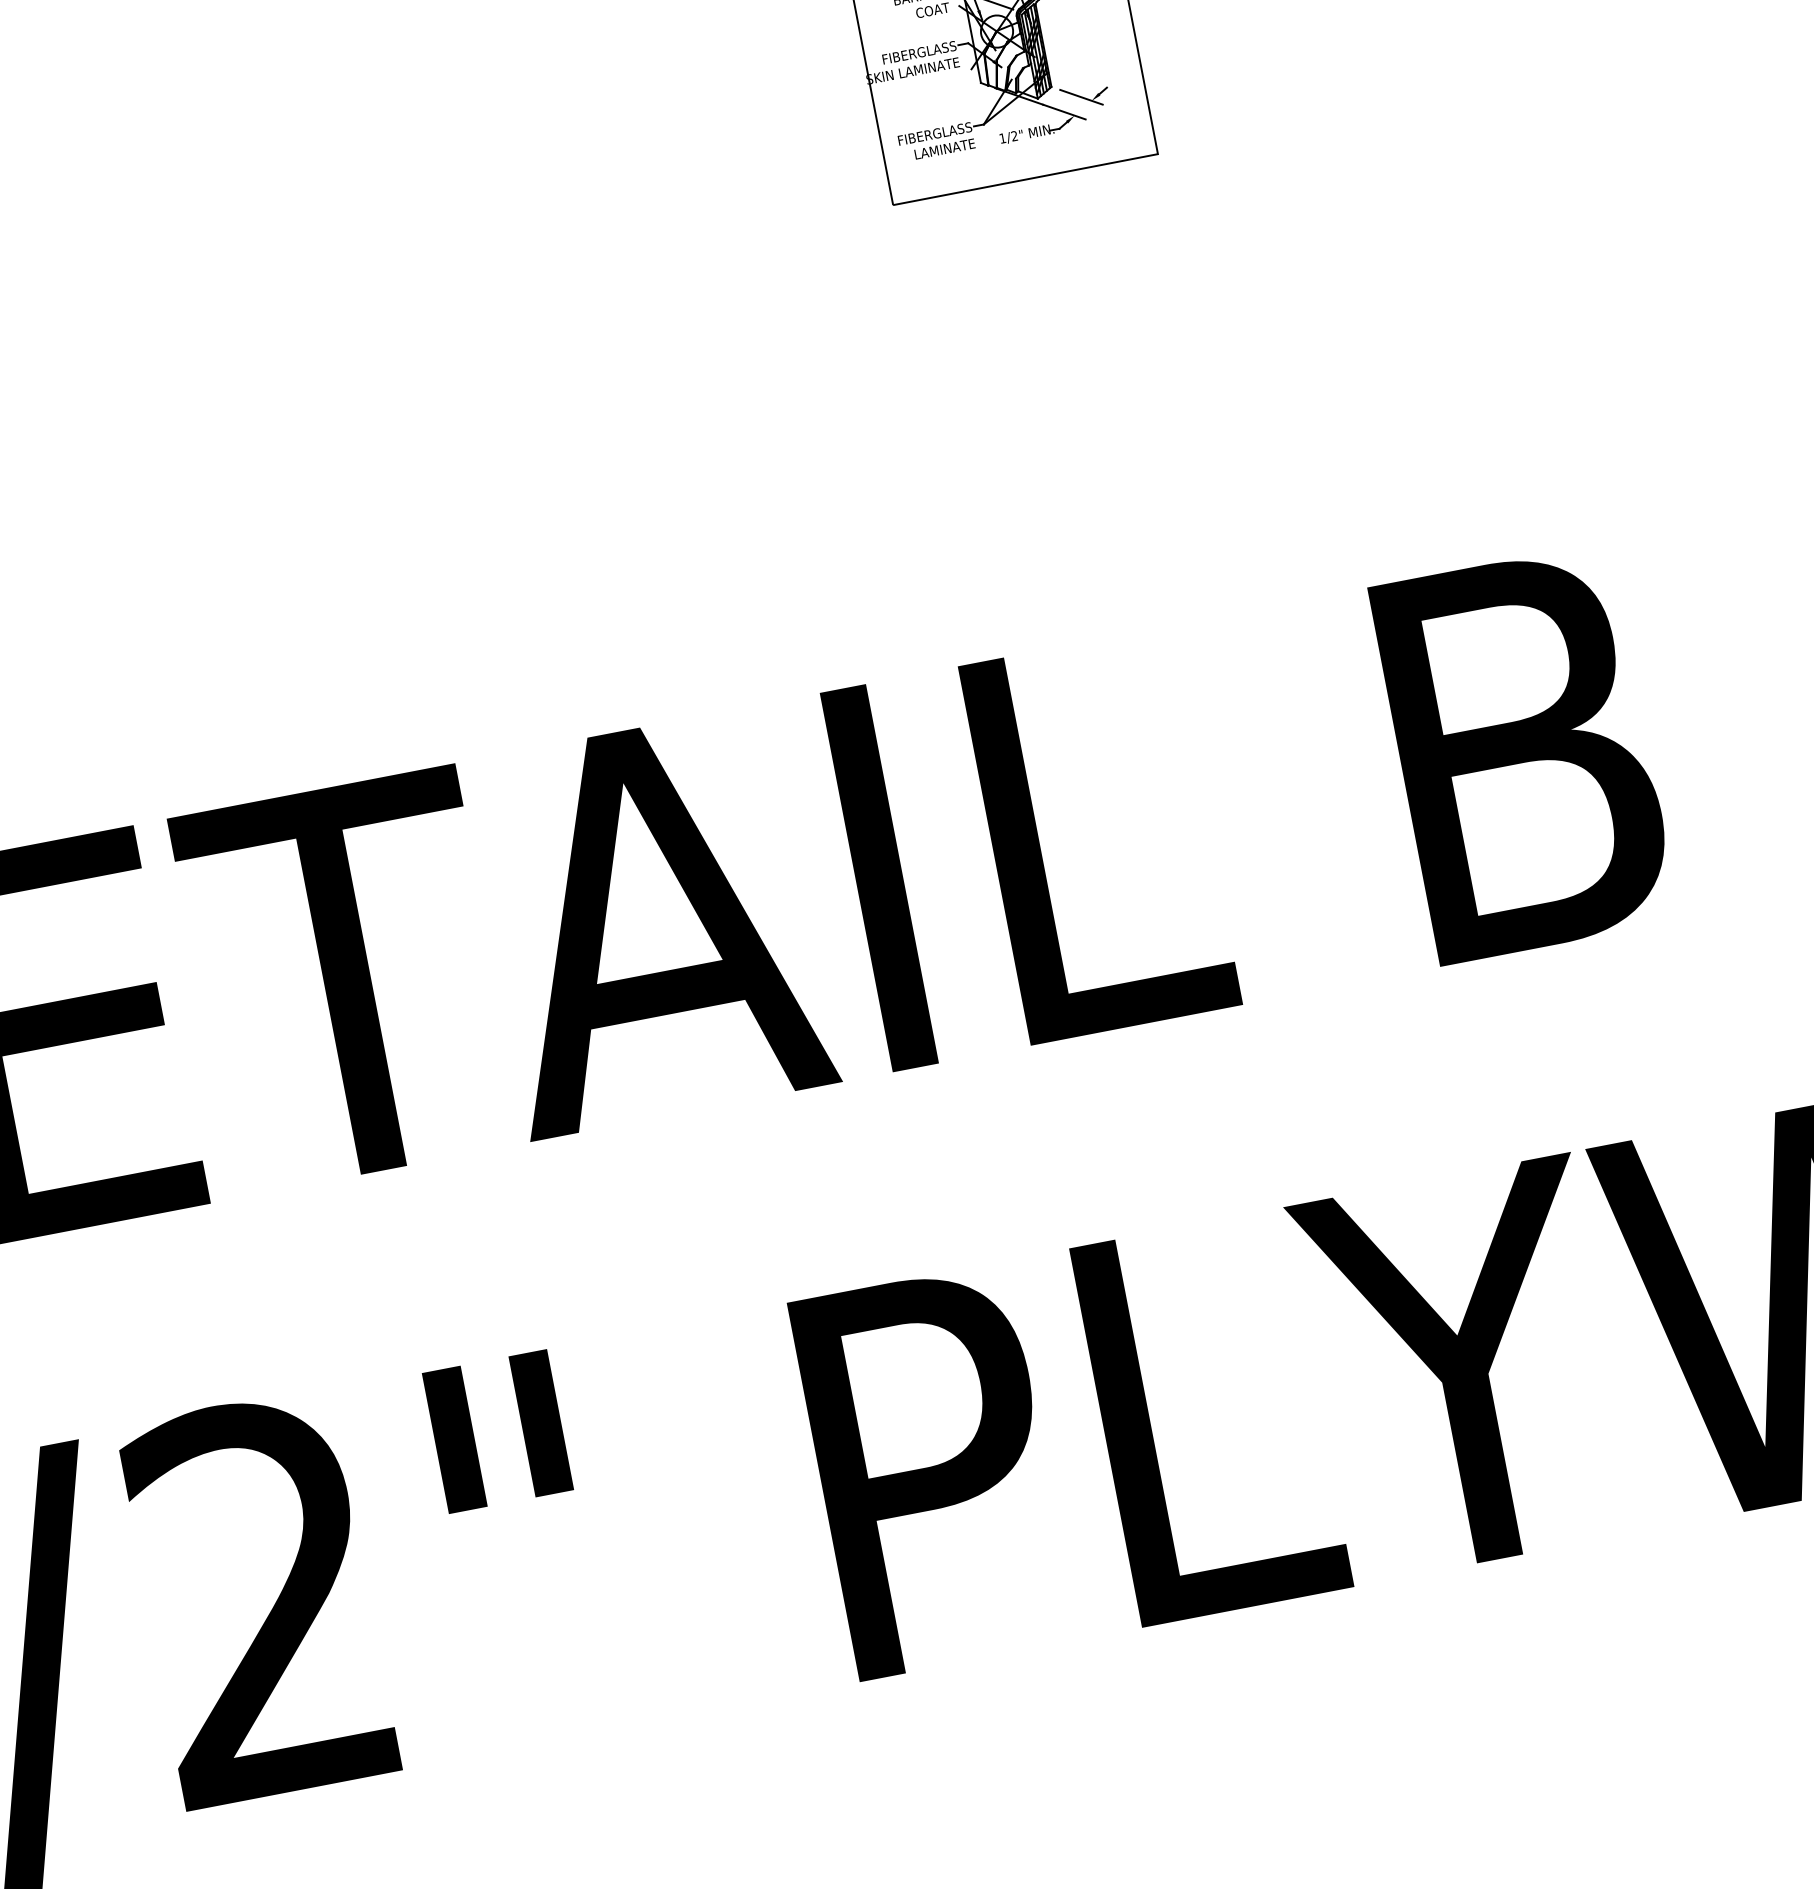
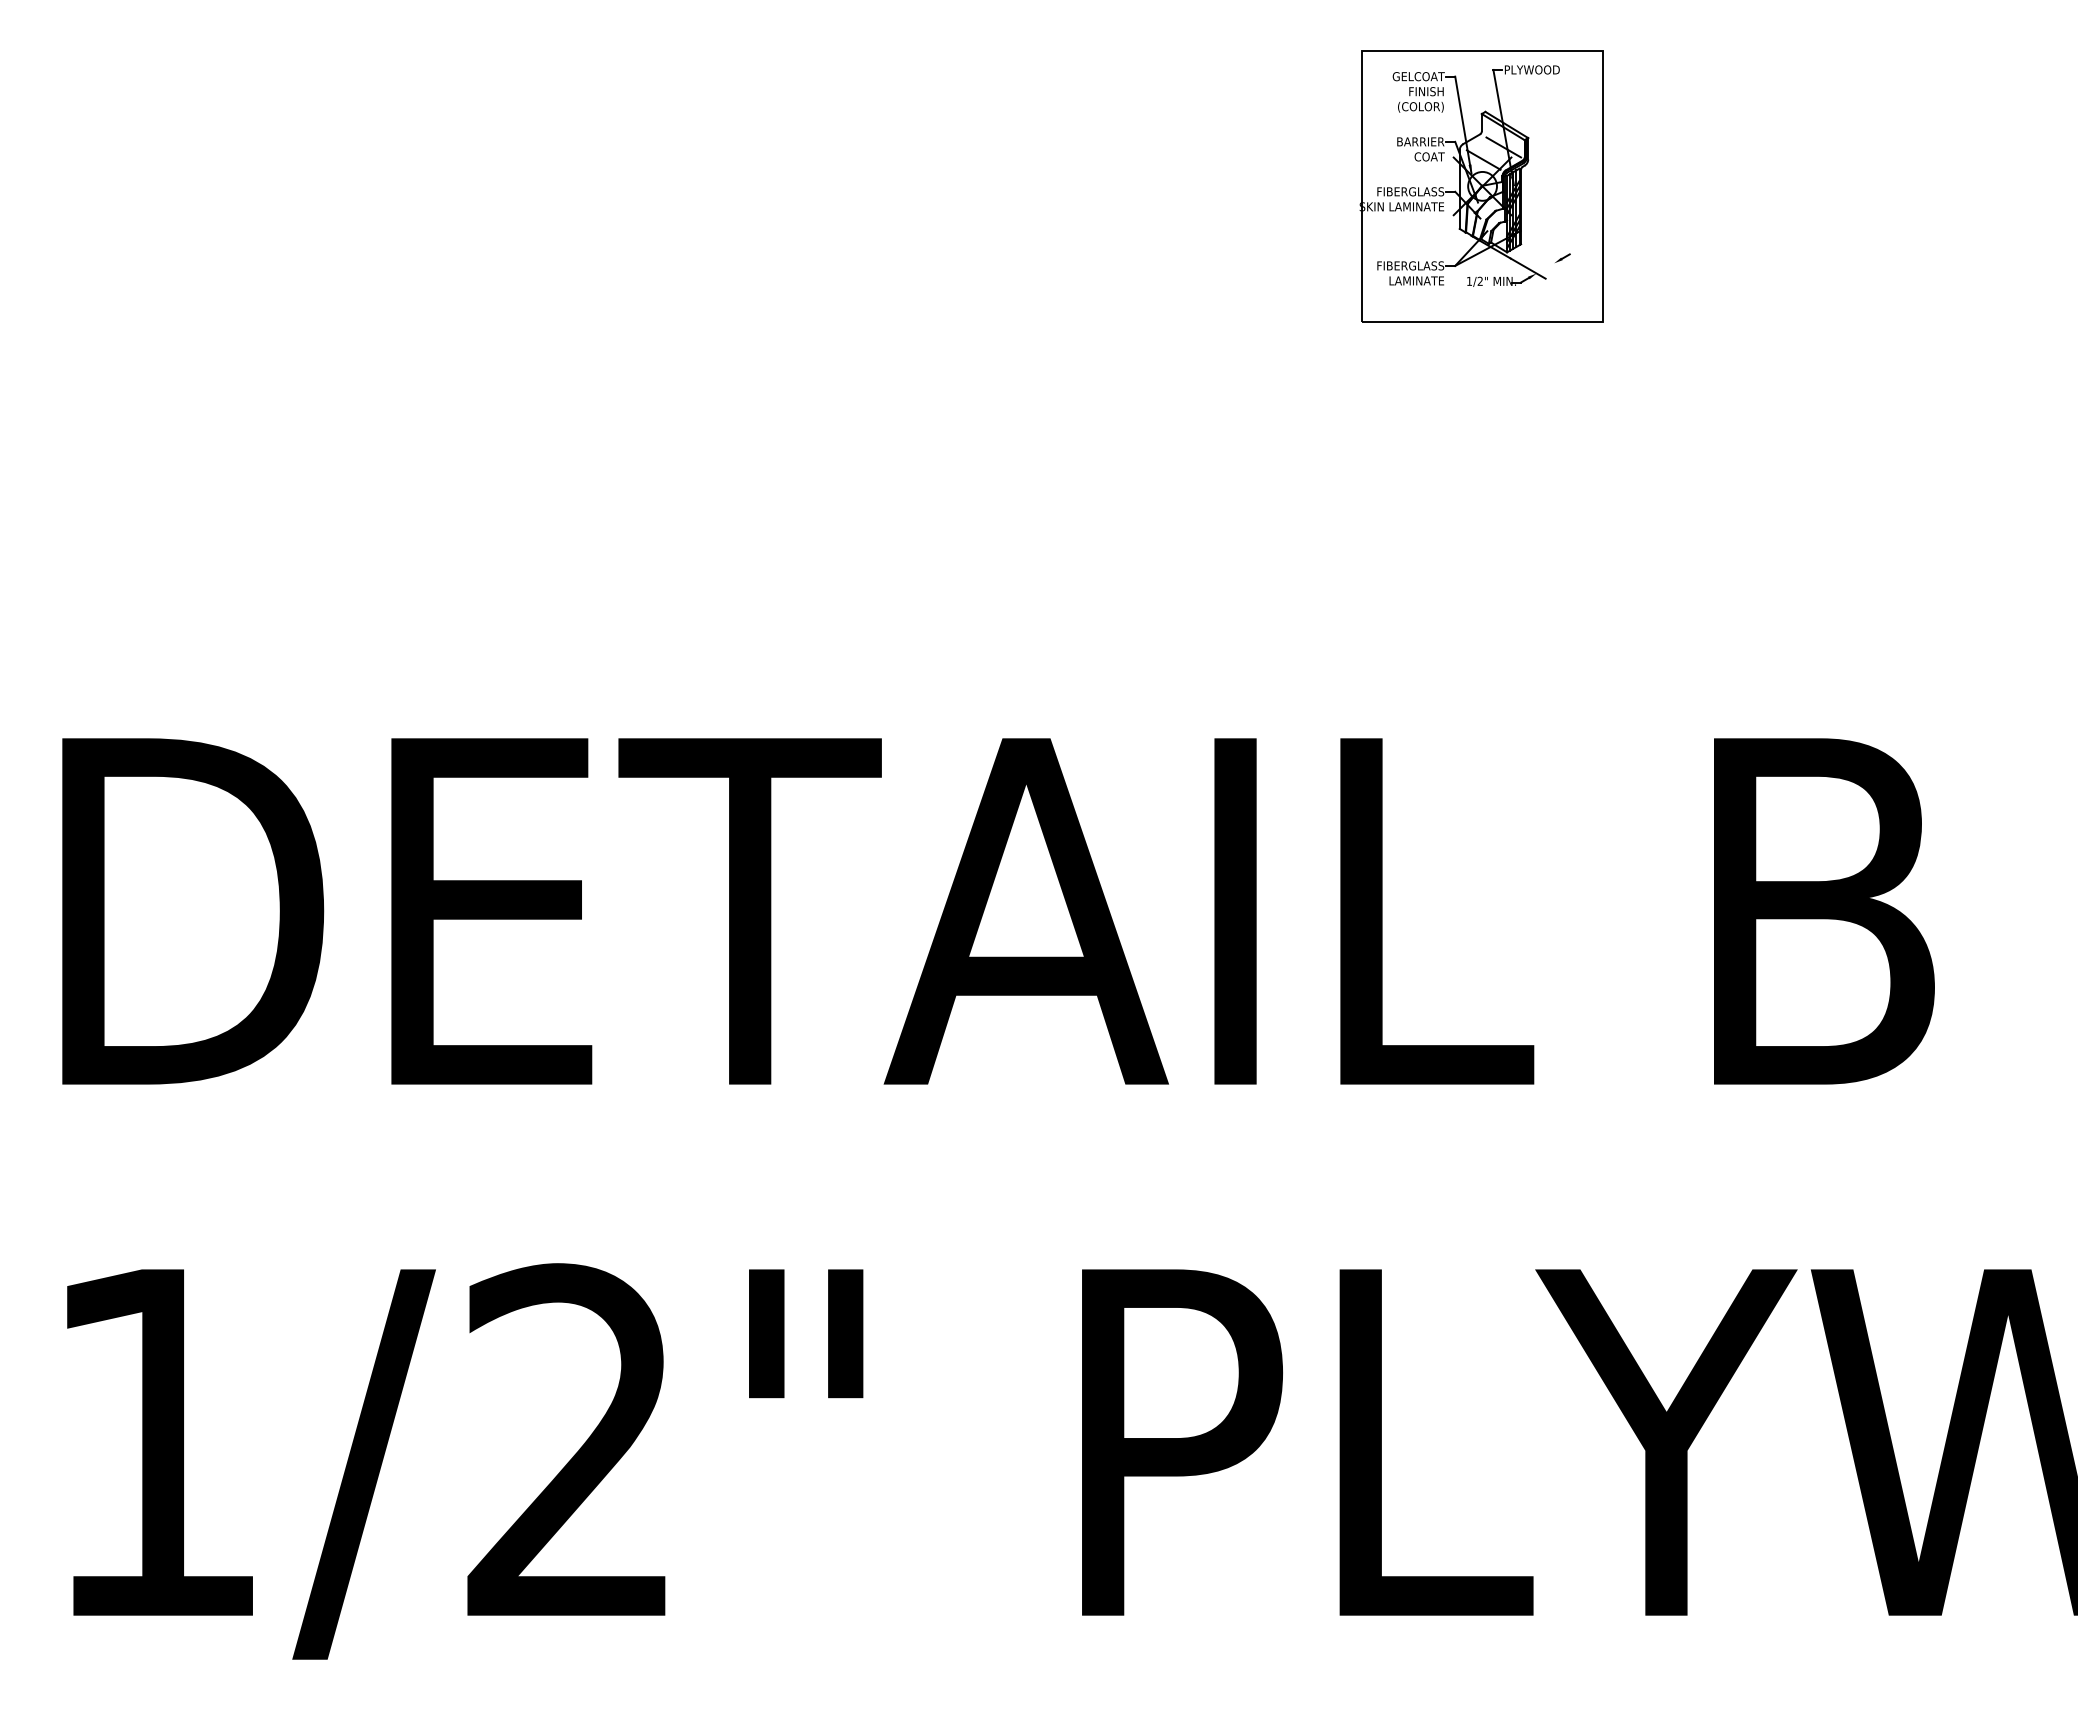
line: (1081, 97) -> (1545, 258), removed

